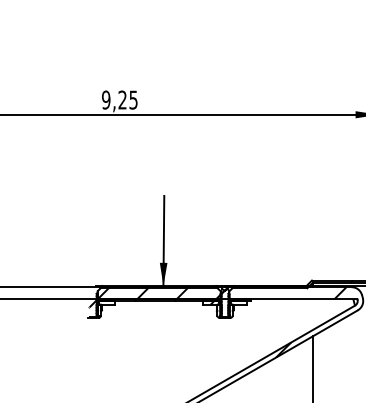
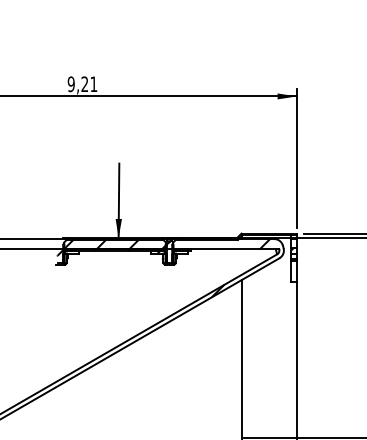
text: (133, 100) -> (93, 84), 9,25 -> 9,21

